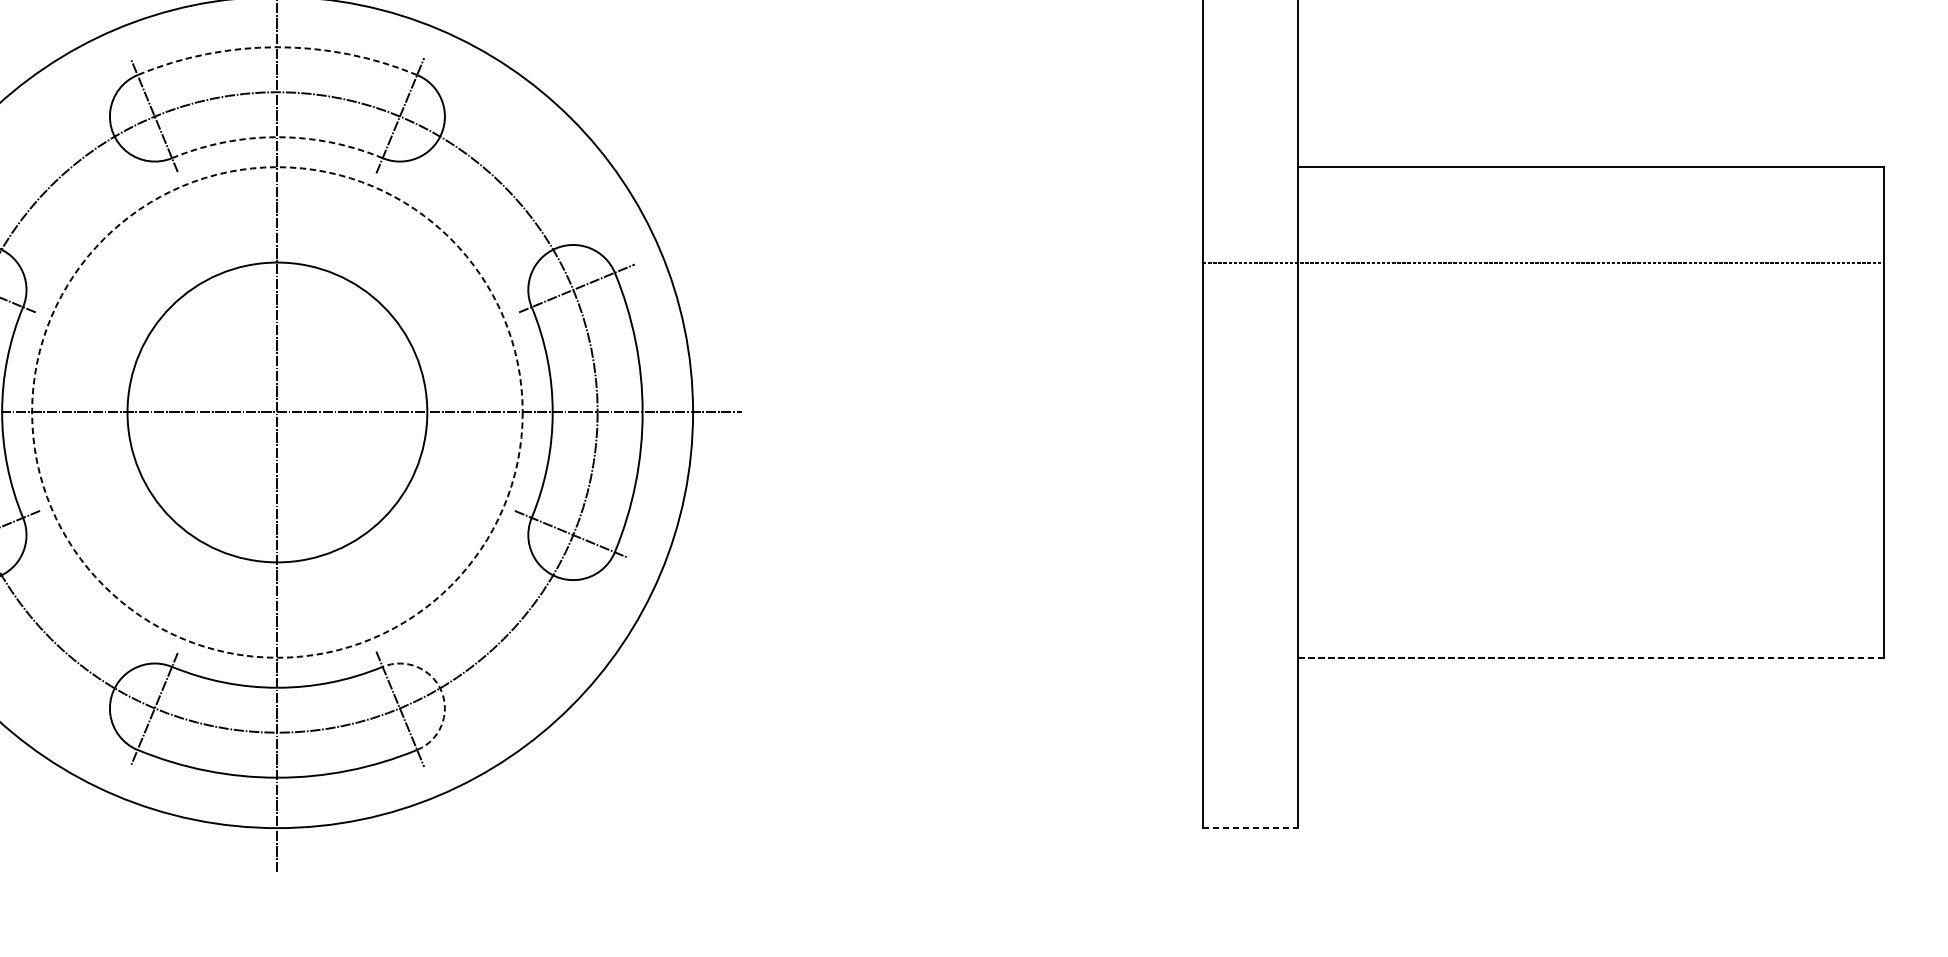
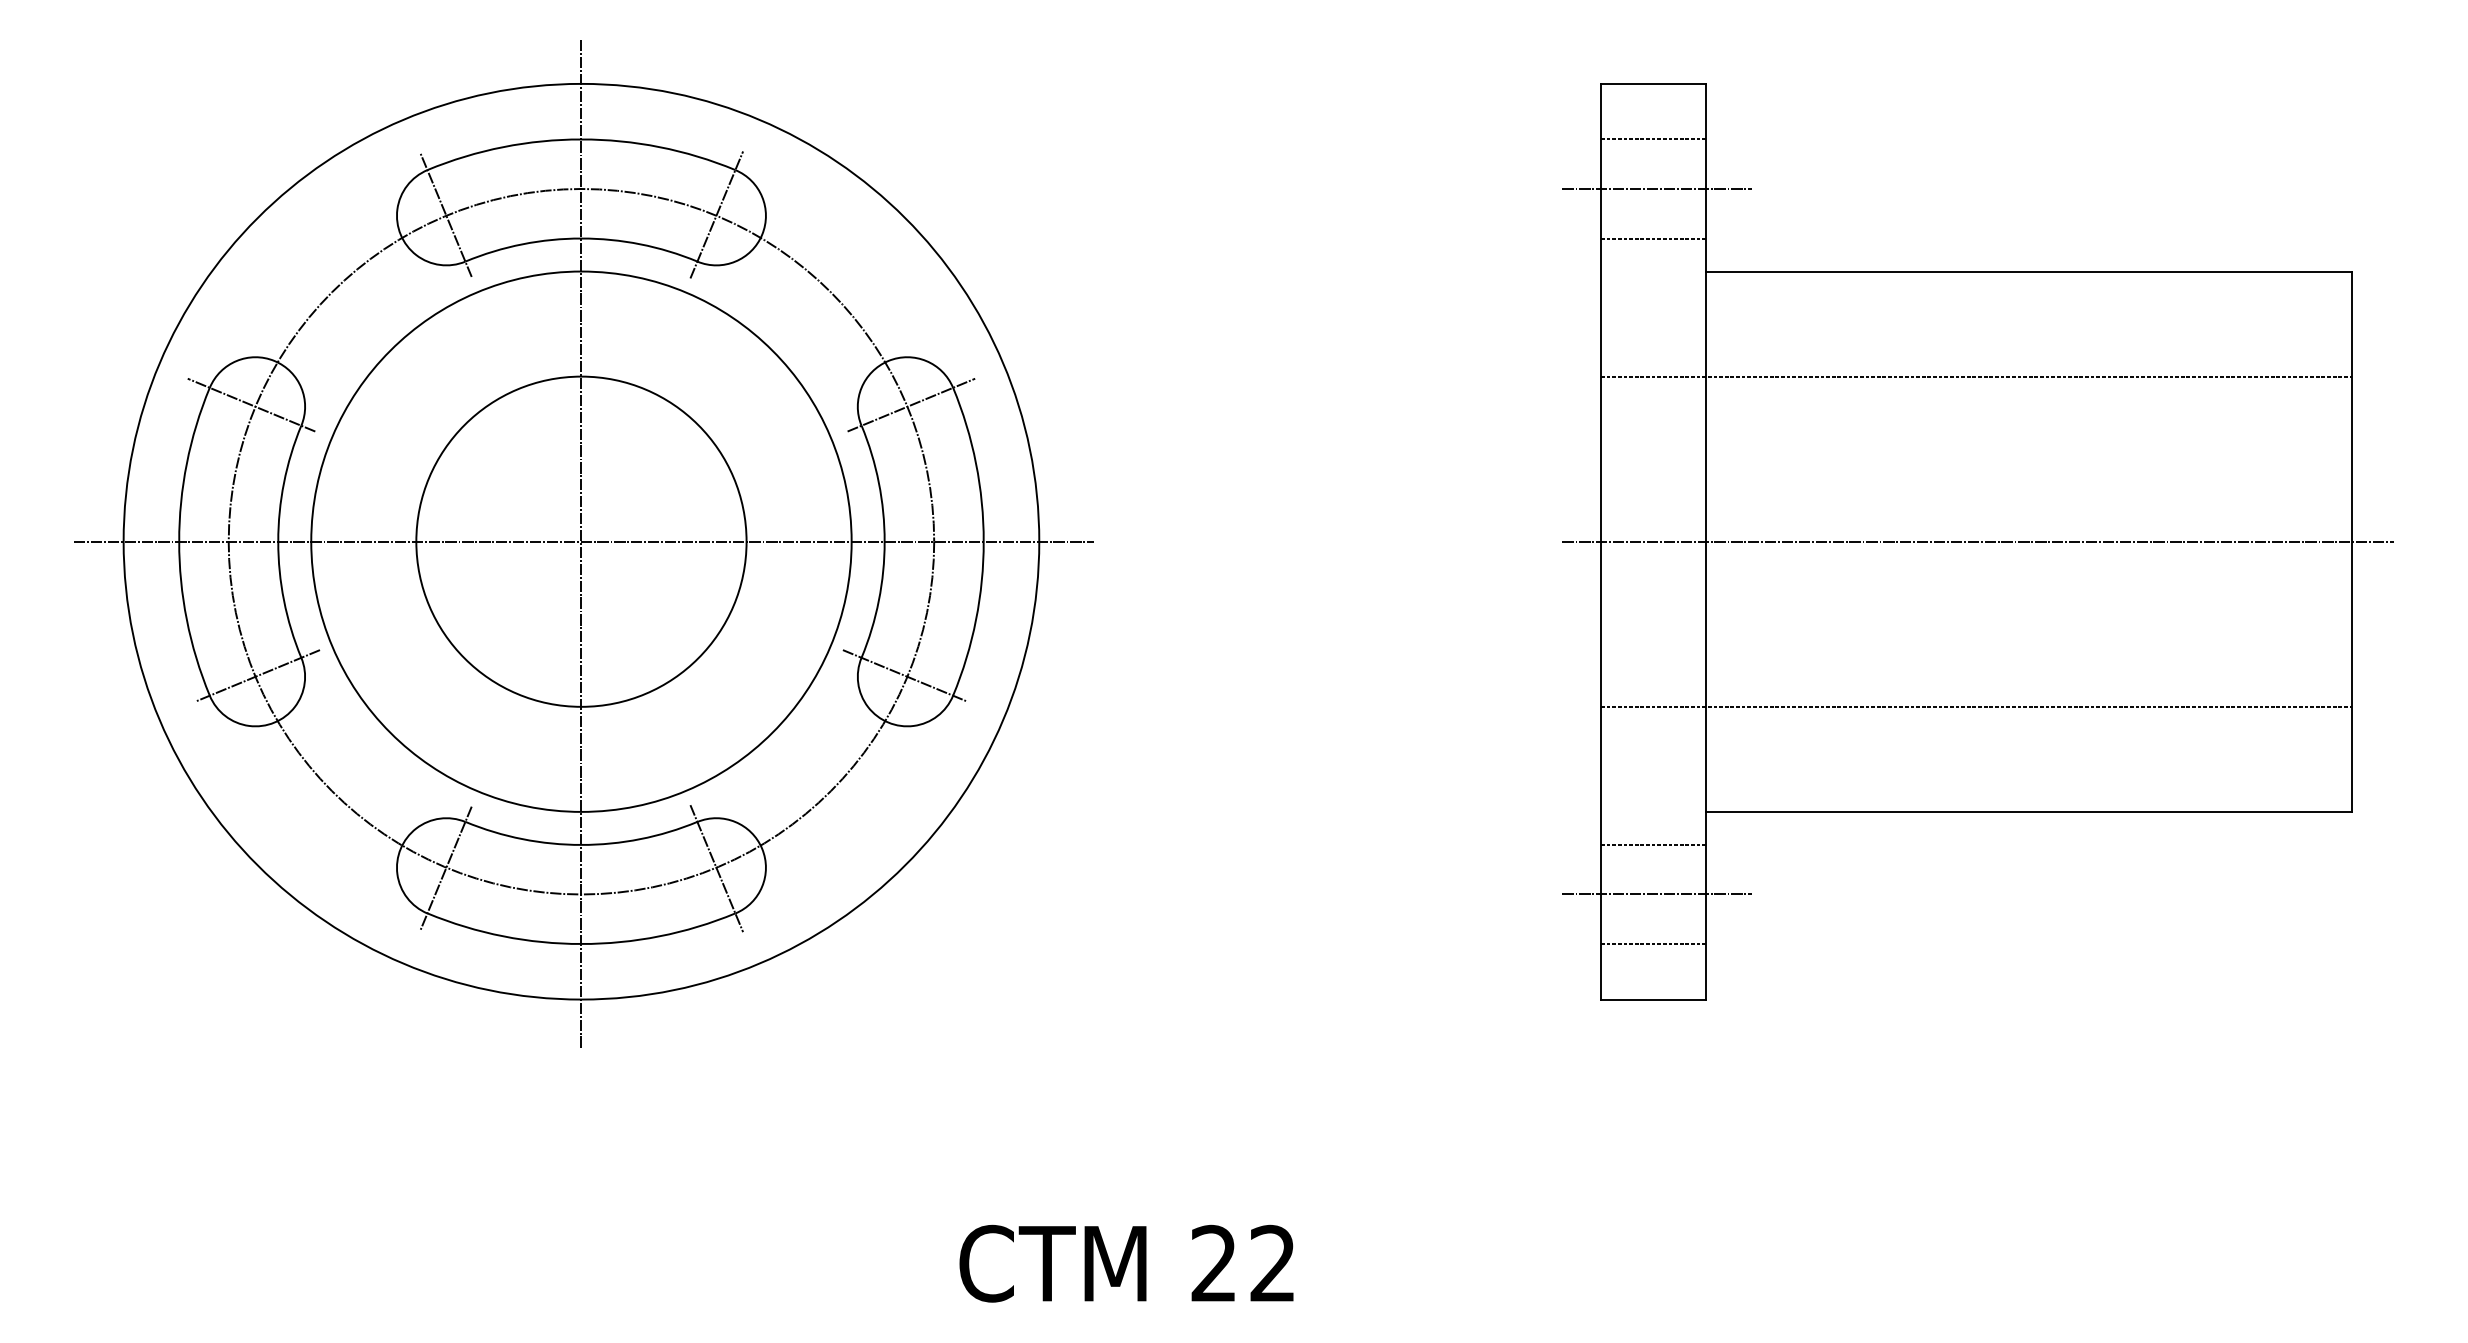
arc: (277, 47) -> (581, 139), dashed -> solid
line: (1250, 47) -> (1653, 139), added
line: (1253, 91) -> (1656, 188), added
arc: (277, 137) -> (581, 238), dashed -> solid
line: (1250, 137) -> (1653, 238), added
circle: (277, 412) -> (581, 541), dashed -> solid
line: (1544, 412) -> (1977, 541), added
line: (1543, 562) -> (1975, 706), added
line: (1591, 657) -> (2028, 811), dashed -> solid
line: (1250, 687) -> (1653, 844), added
arc: (441, 690) -> (762, 848), dashed -> solid
line: (1253, 732) -> (1656, 894), added
line: (1250, 778) -> (1653, 944), added
line: (1250, 828) -> (1653, 999), dashed -> solid

